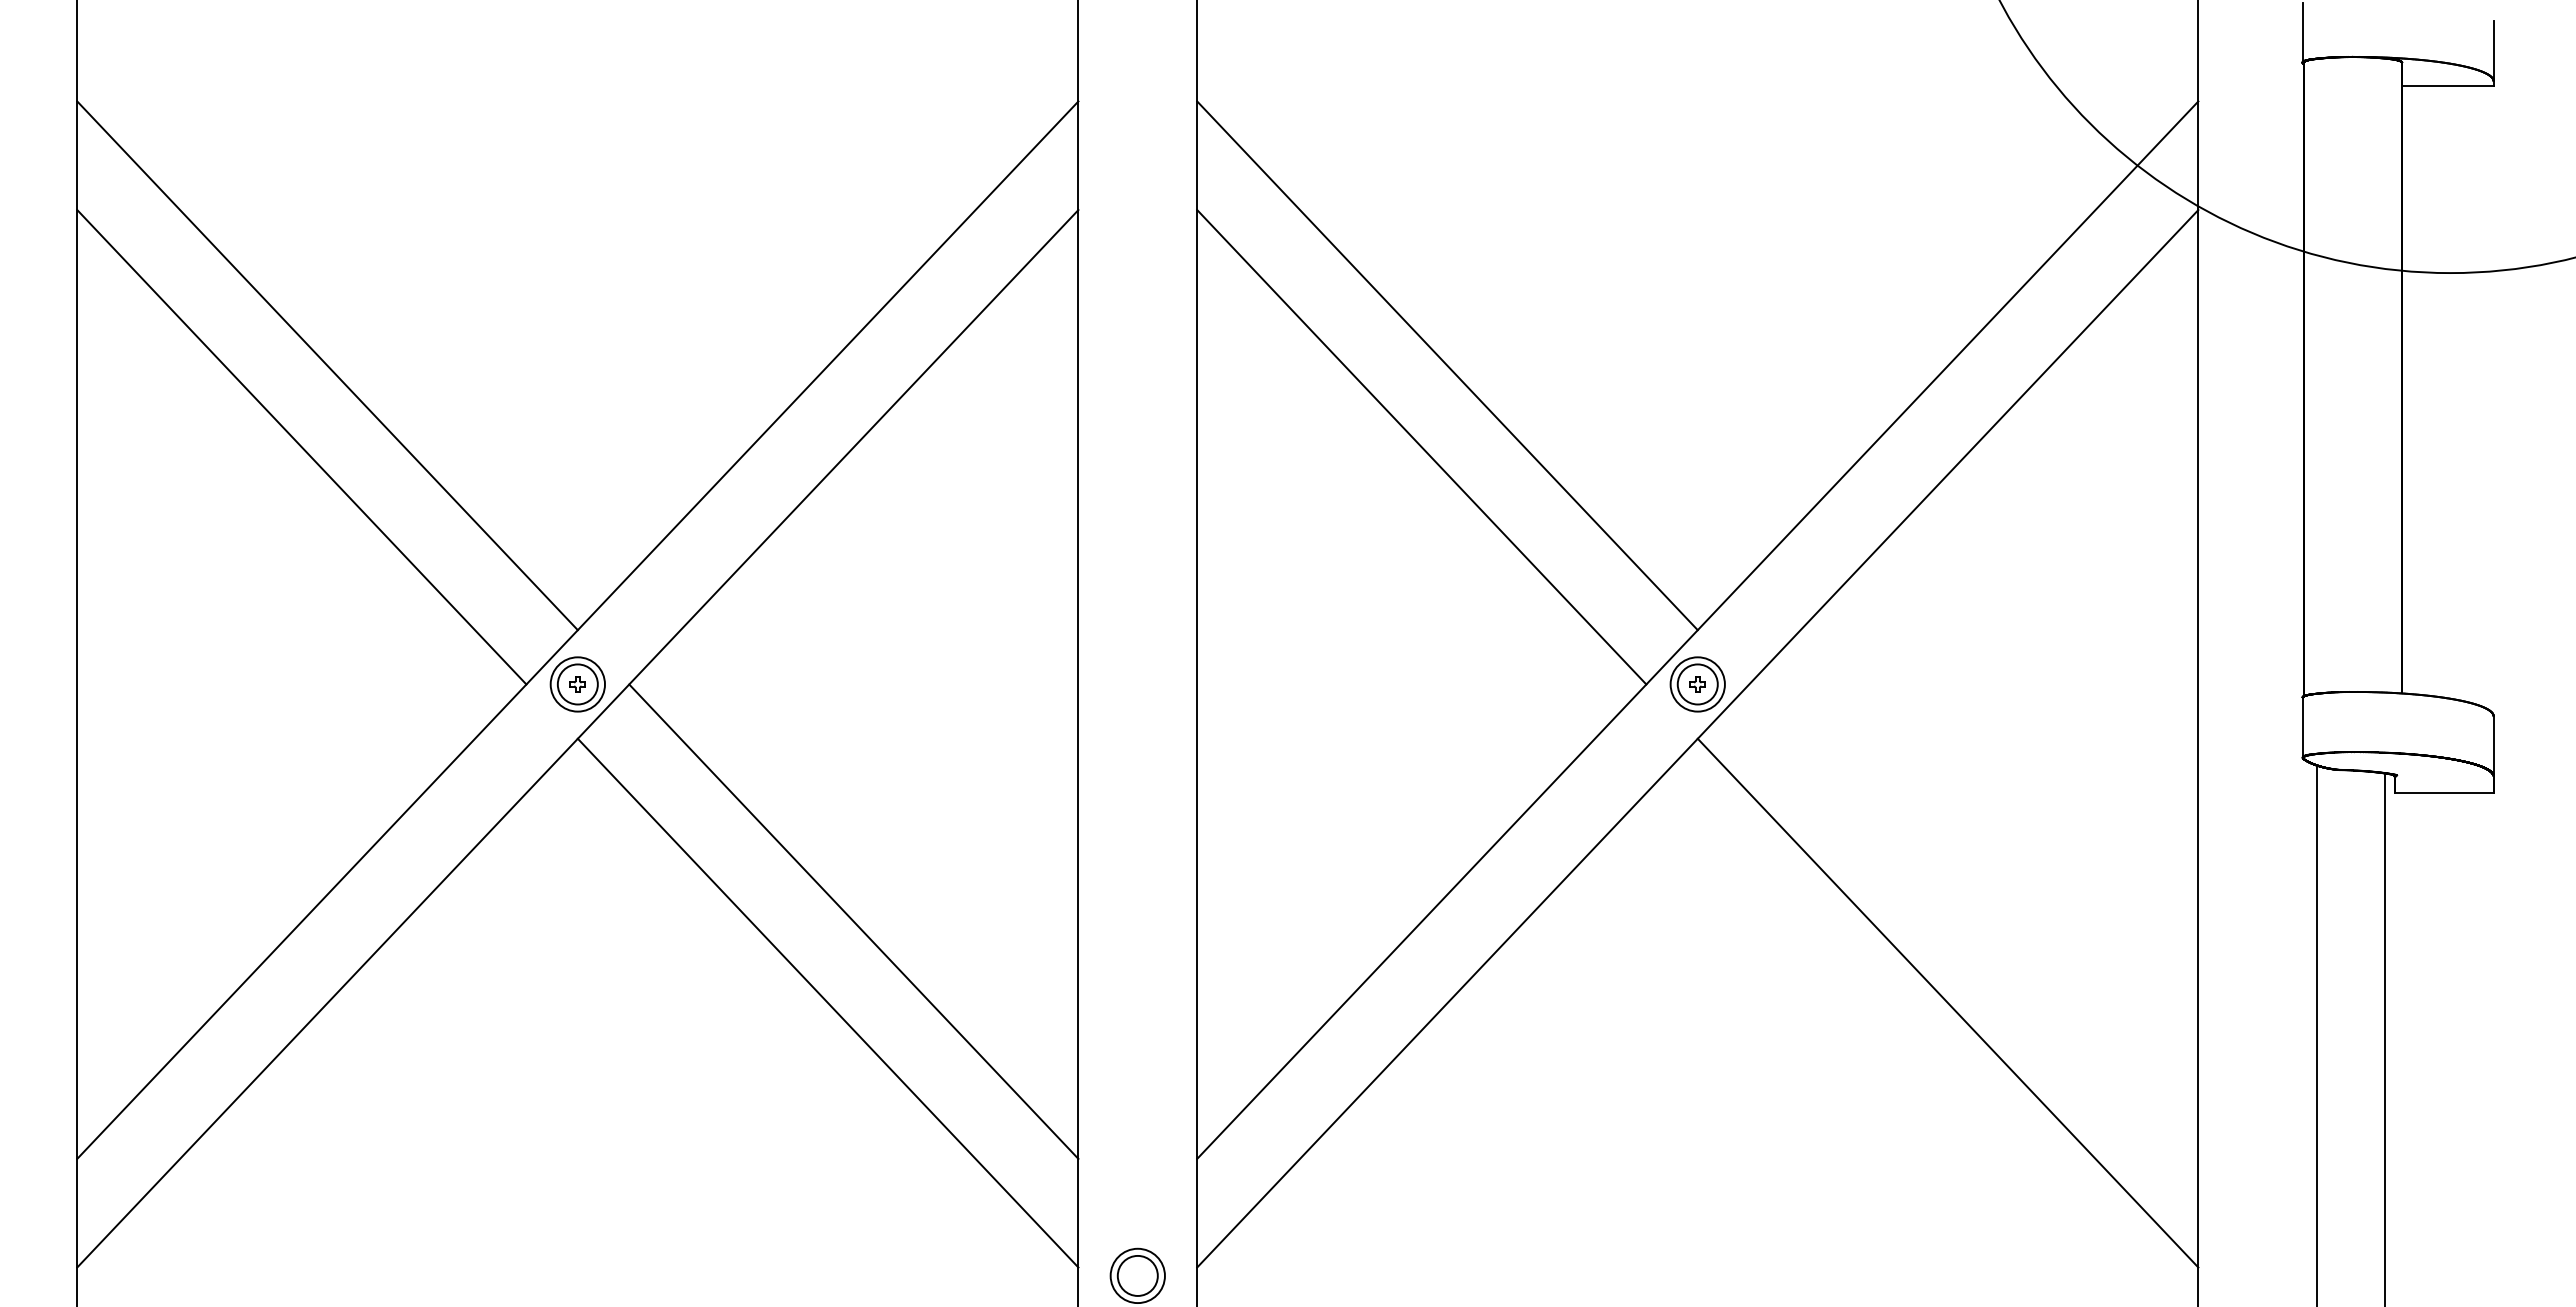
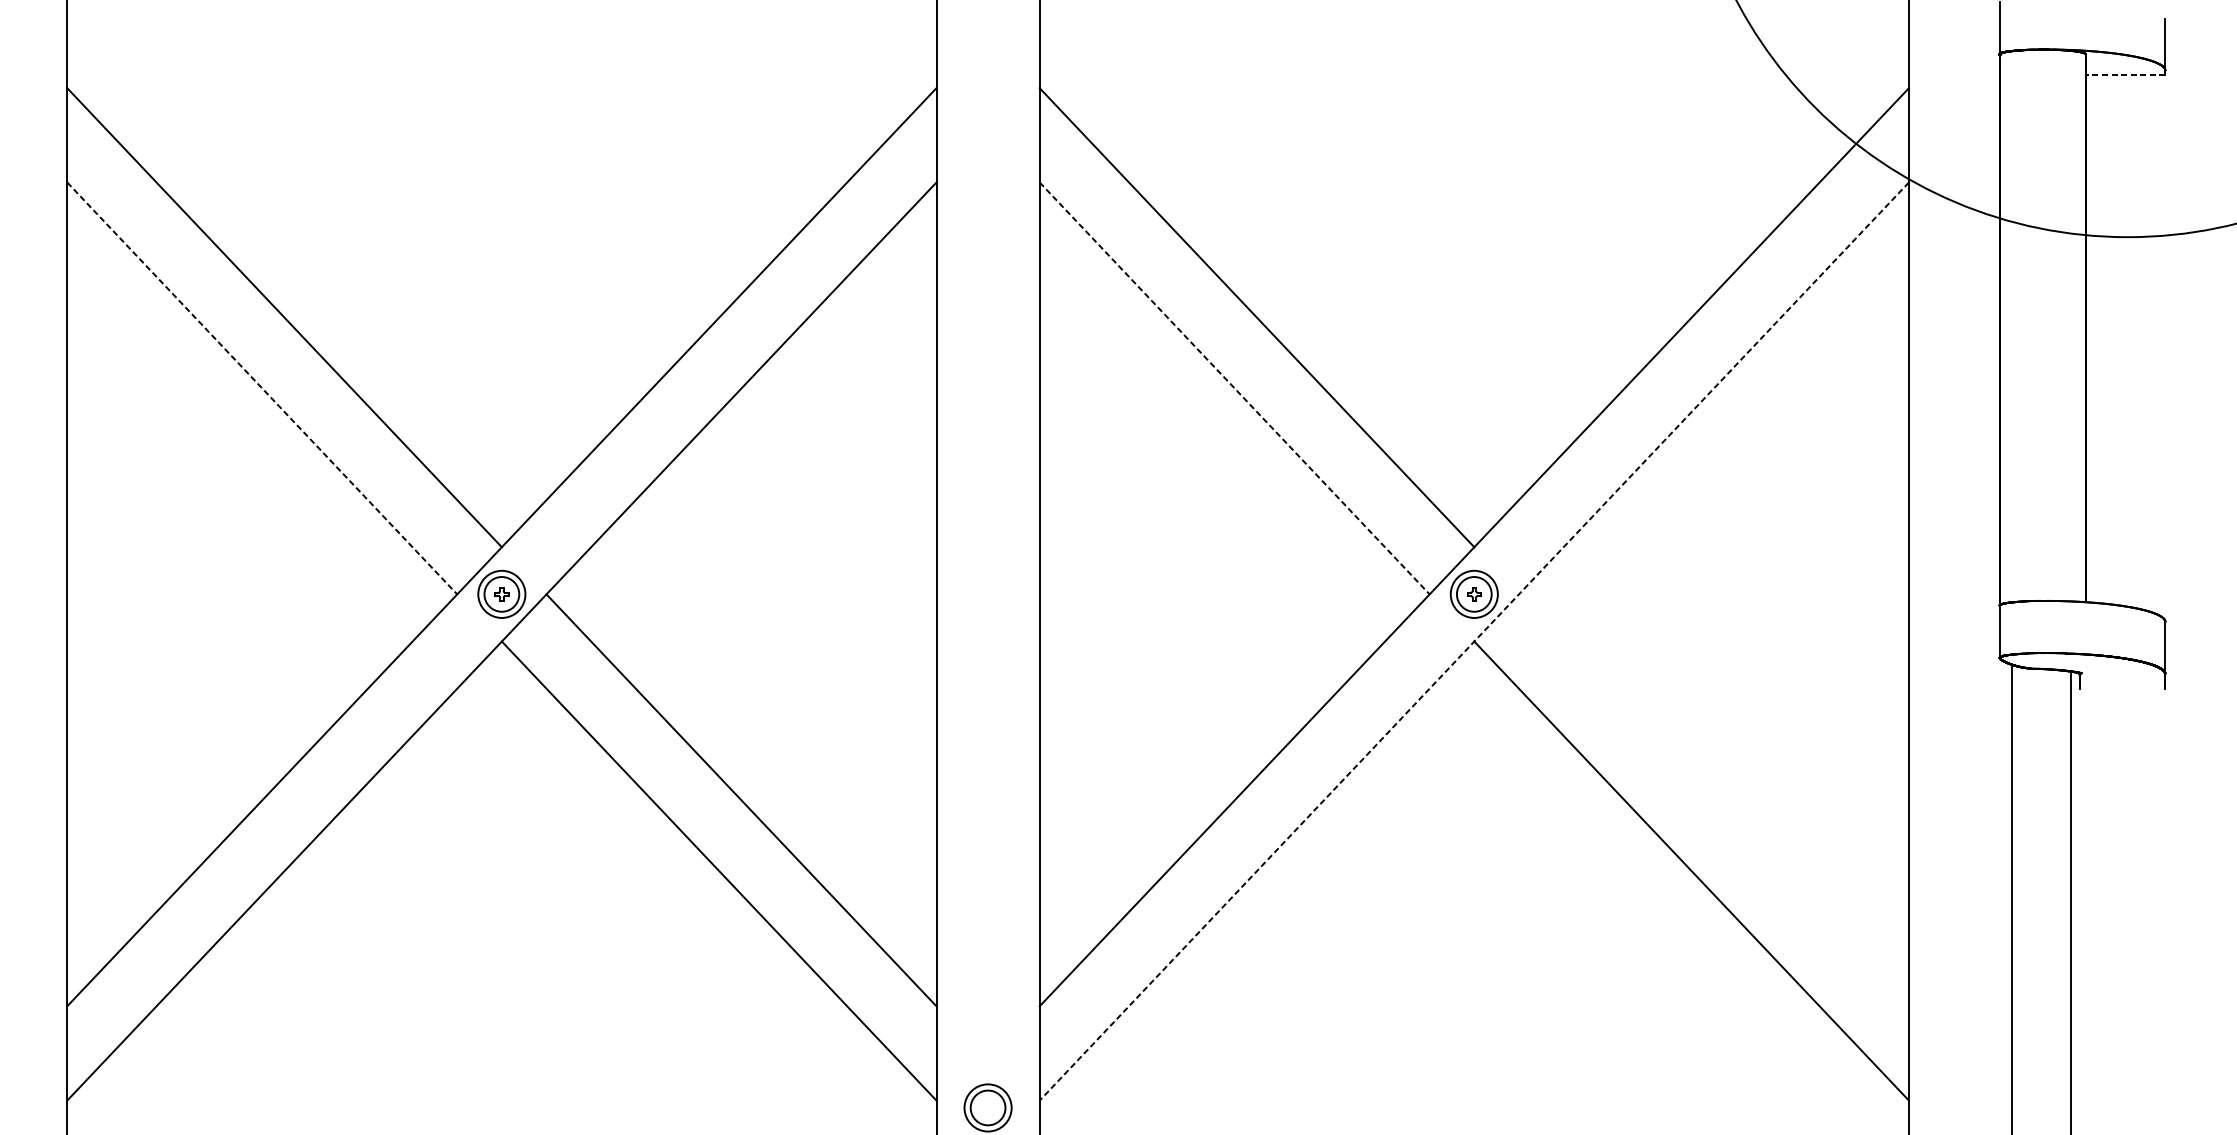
line: (2447, 86) -> (2125, 75), solid -> dashed
line: (301, 447) -> (261, 388), solid -> dashed
line: (1421, 447) -> (1234, 388), solid -> dashed
line: (1697, 739) -> (1474, 642), solid -> dashed
line: (2444, 793) -> (2122, 689), removed

